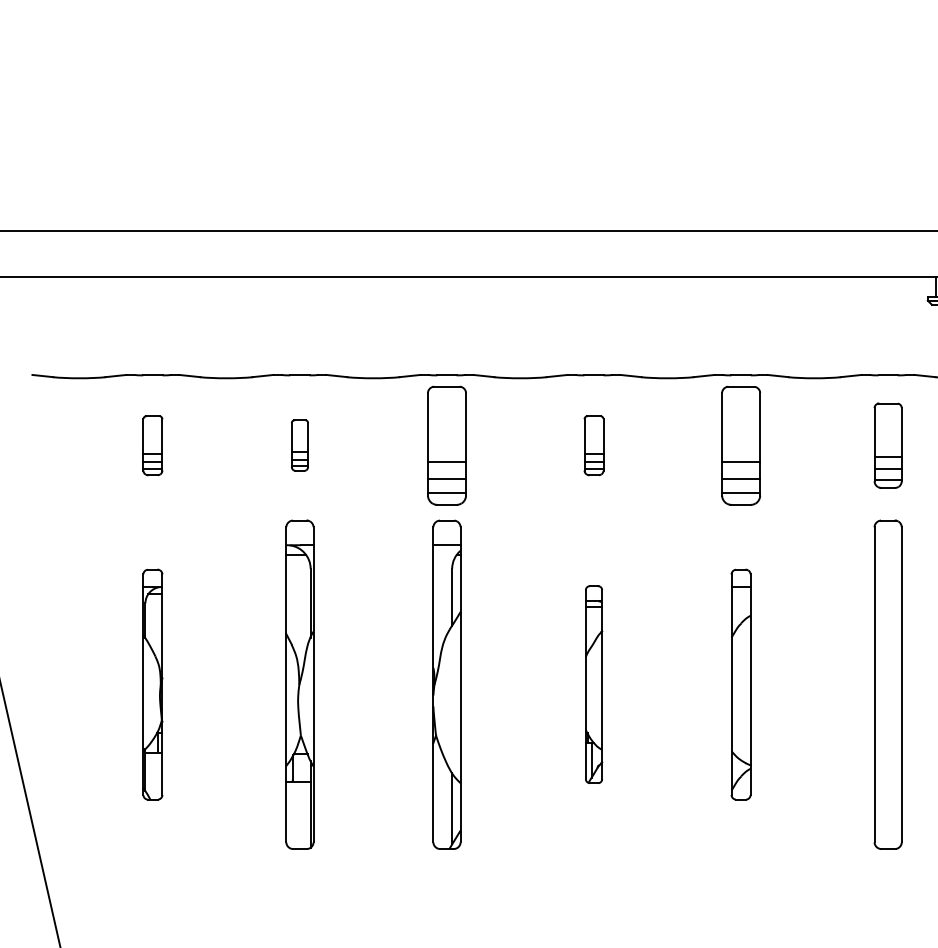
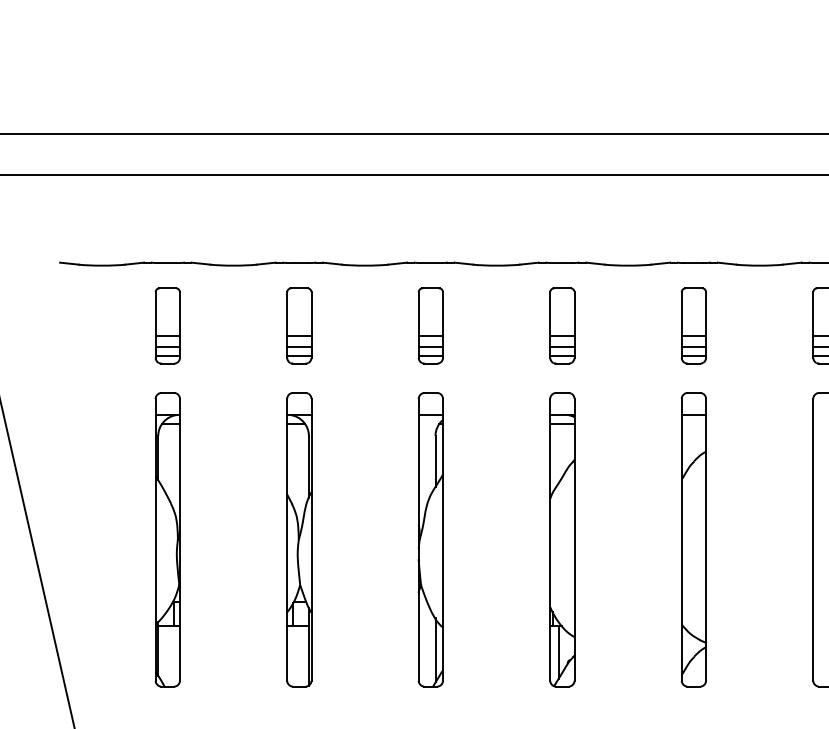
part: (152, 445) -> (167, 325), size x1.43
part: (299, 445) -> (298, 325), size x1.67
part: (446, 445) -> (430, 325), size x0.71
part: (593, 445) -> (561, 325), size x1.43
part: (740, 445) -> (693, 325), size x0.71
part: (152, 684) -> (167, 539), size x1.43
part: (593, 684) -> (561, 539), size x1.67
part: (740, 684) -> (693, 539), size x1.43

